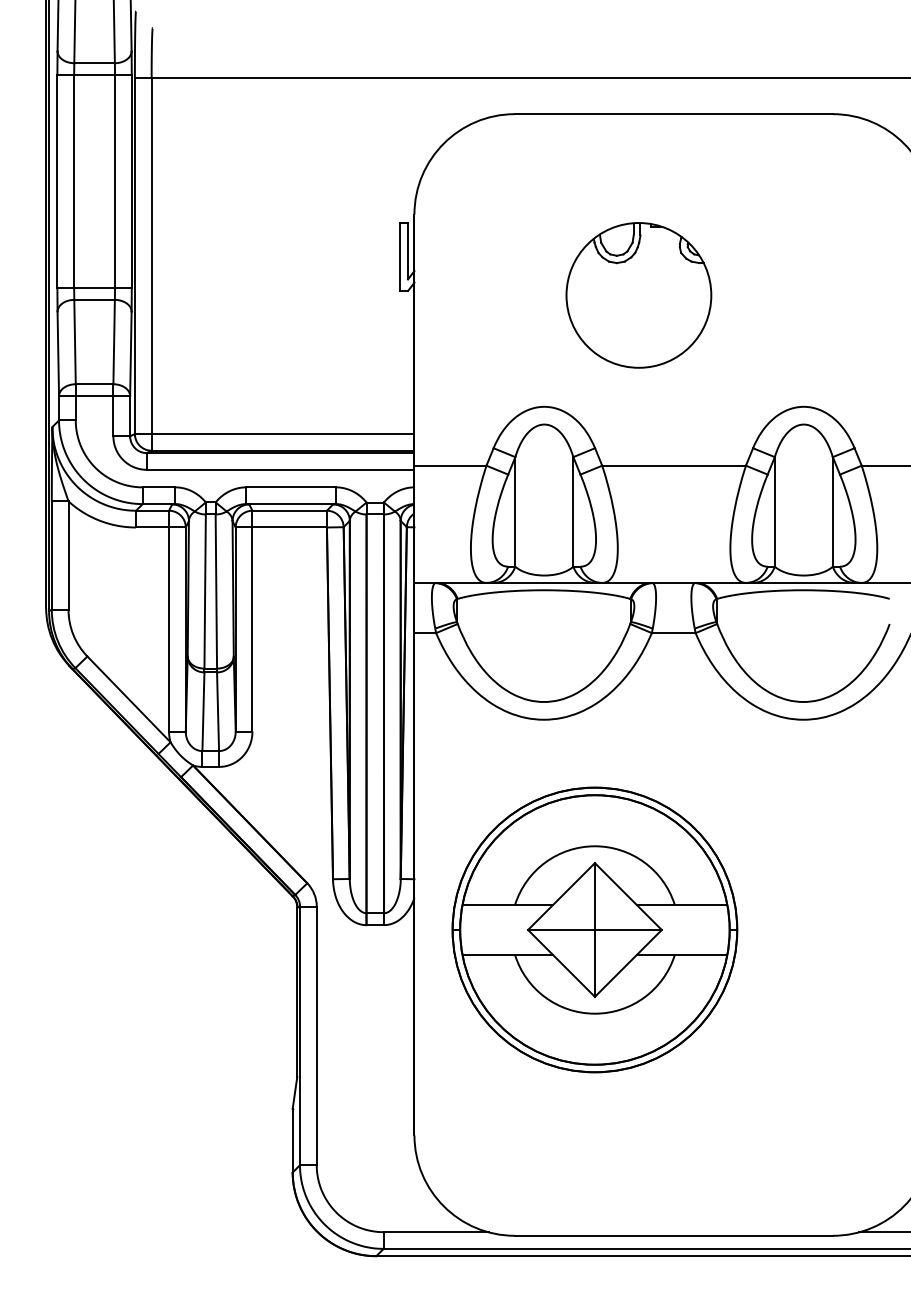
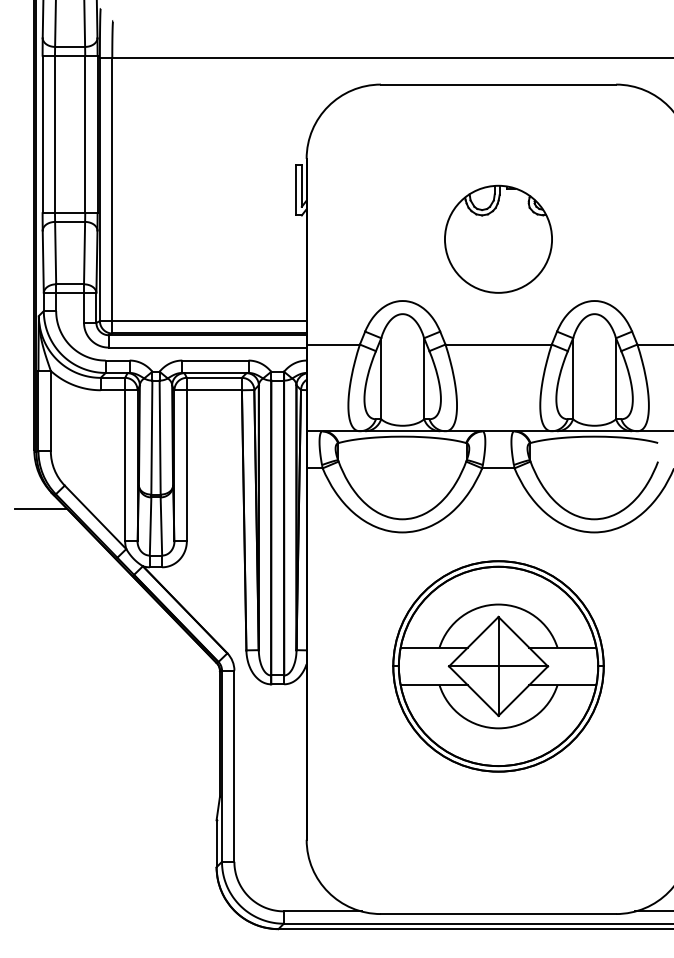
part: (638, 295) -> (498, 239), moved
line: (54, 687) -> (40, 508), added
part: (594, 929) -> (498, 666), moved

